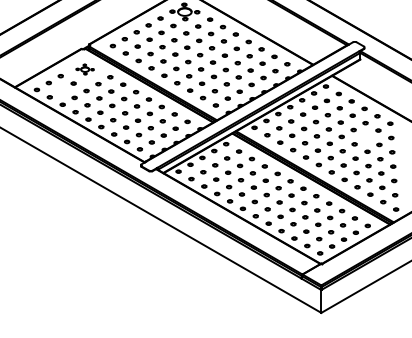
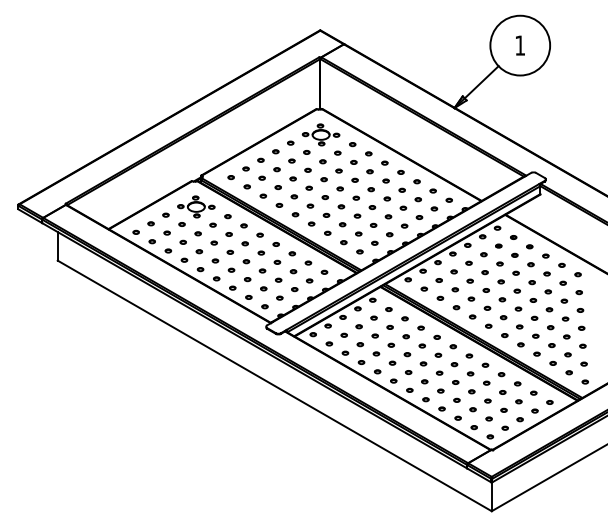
part: (85, 69) -> (196, 206), size x1.67
part: (61, 89) -> (166, 232), added
part: (365, 137) -> (547, 291), added

